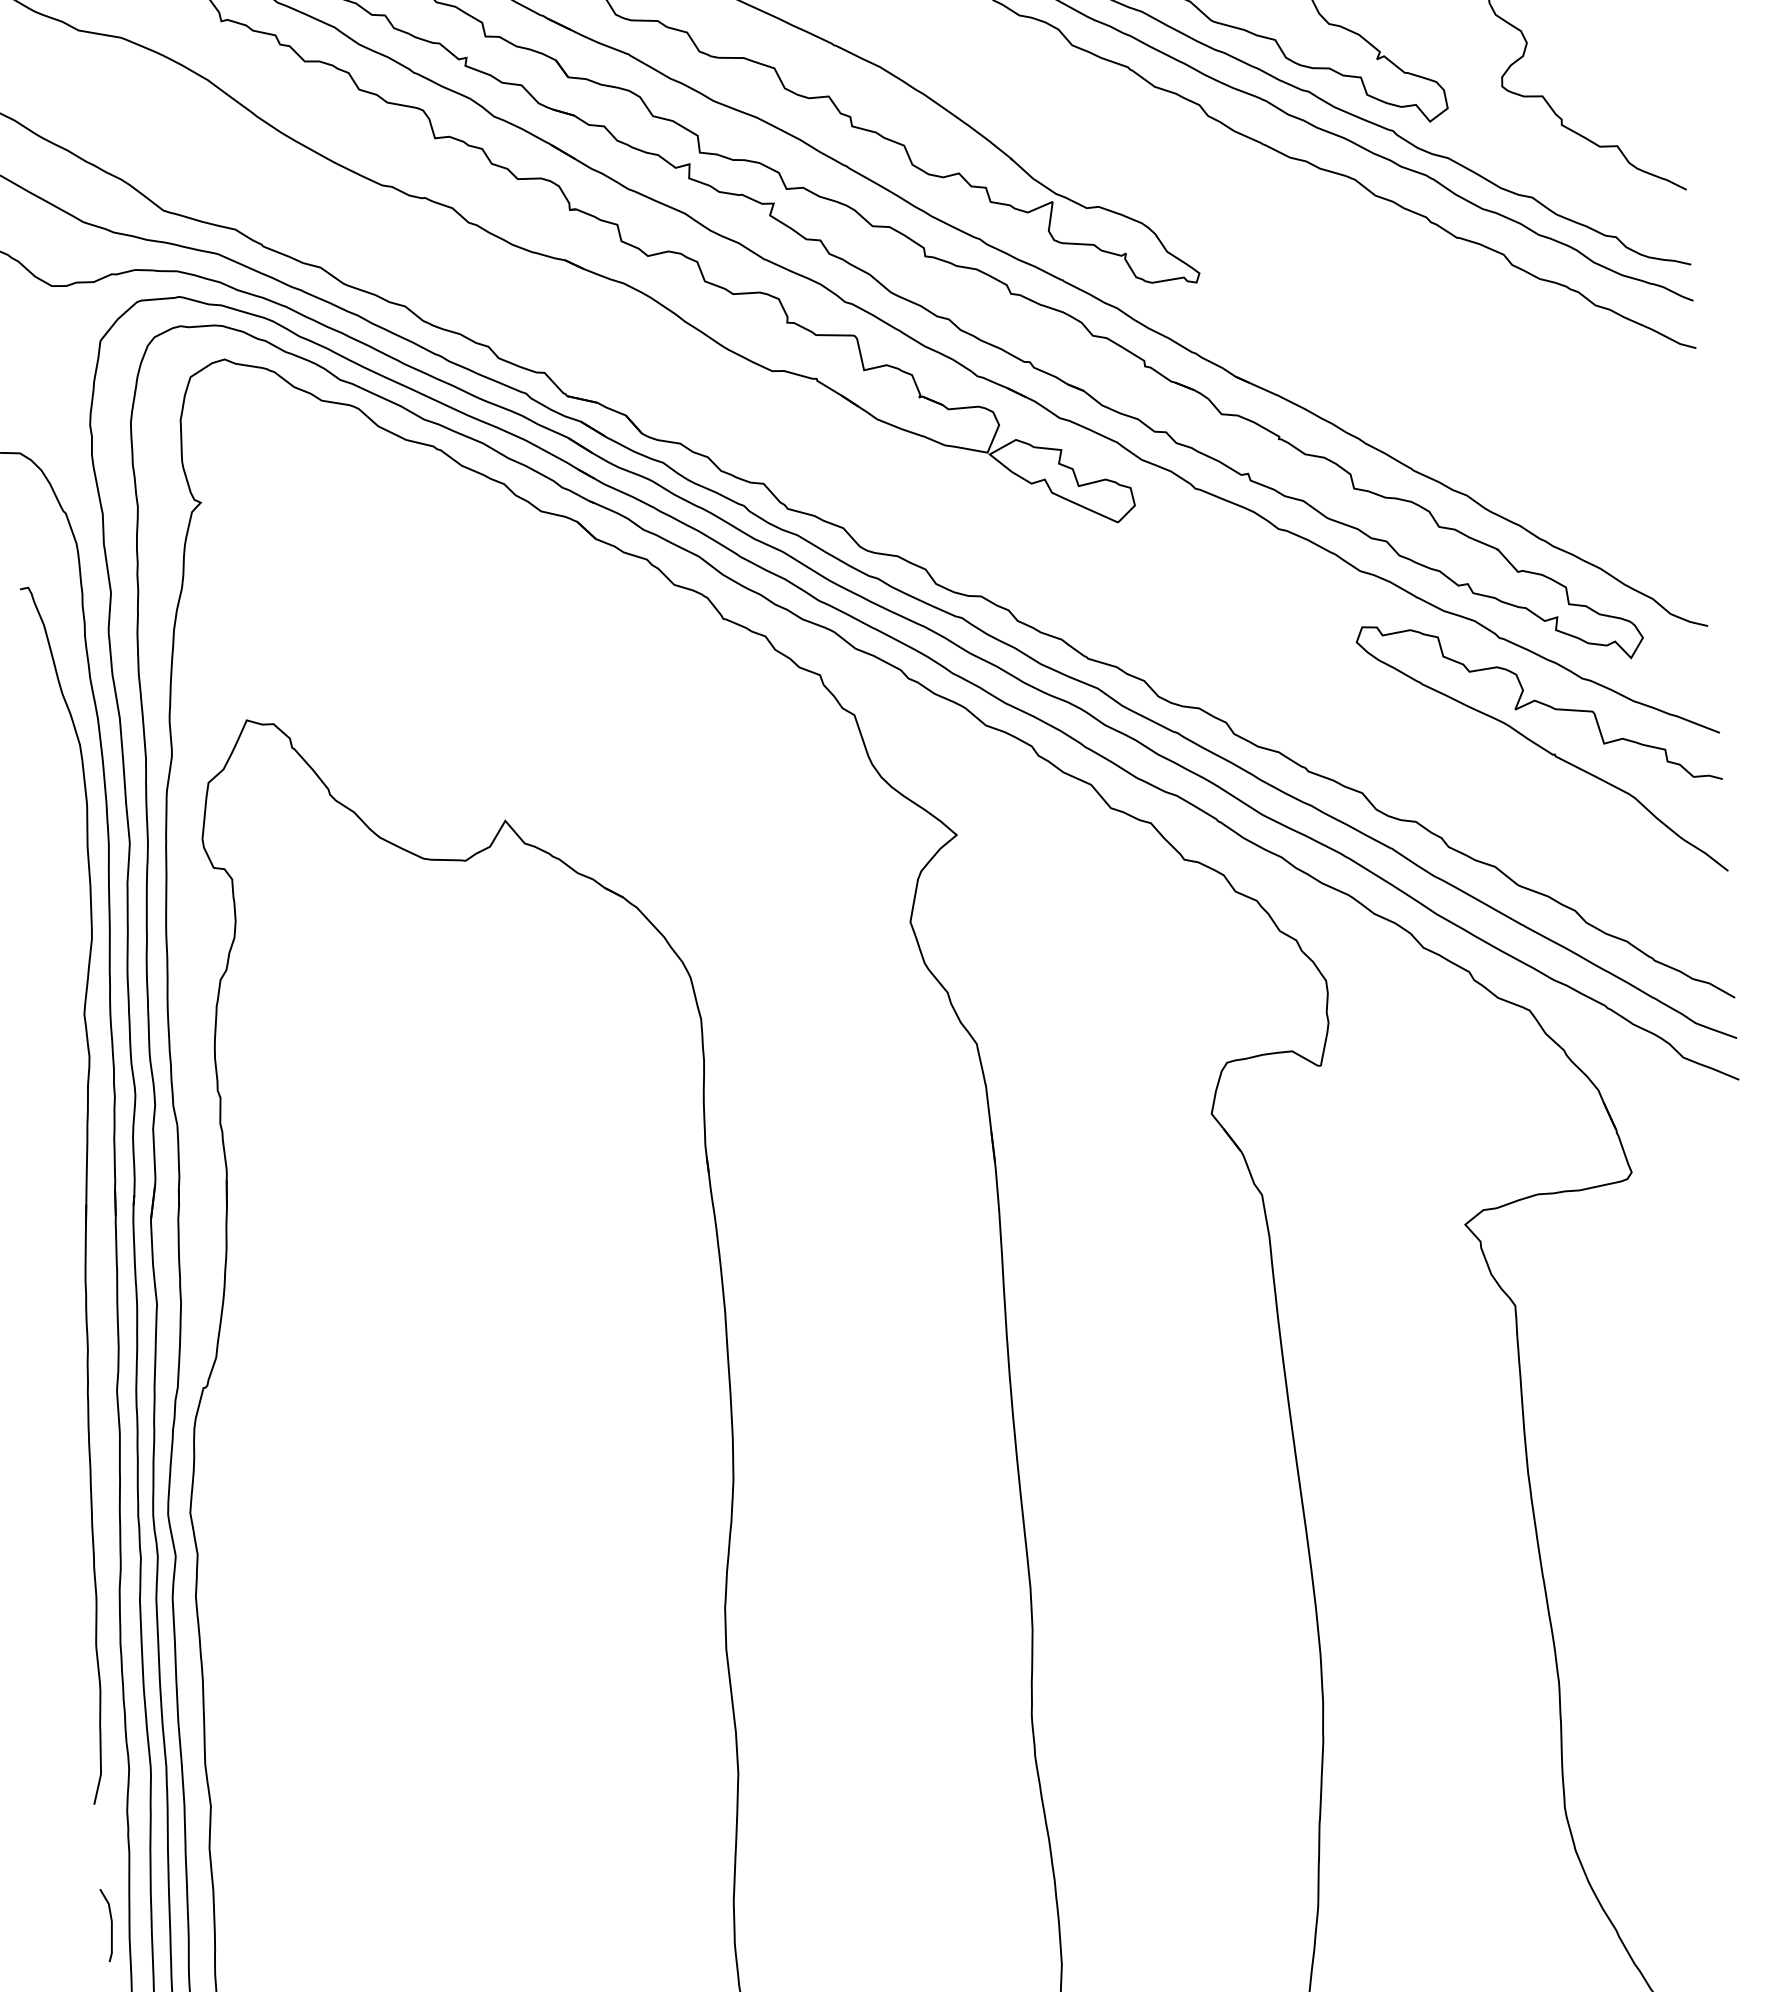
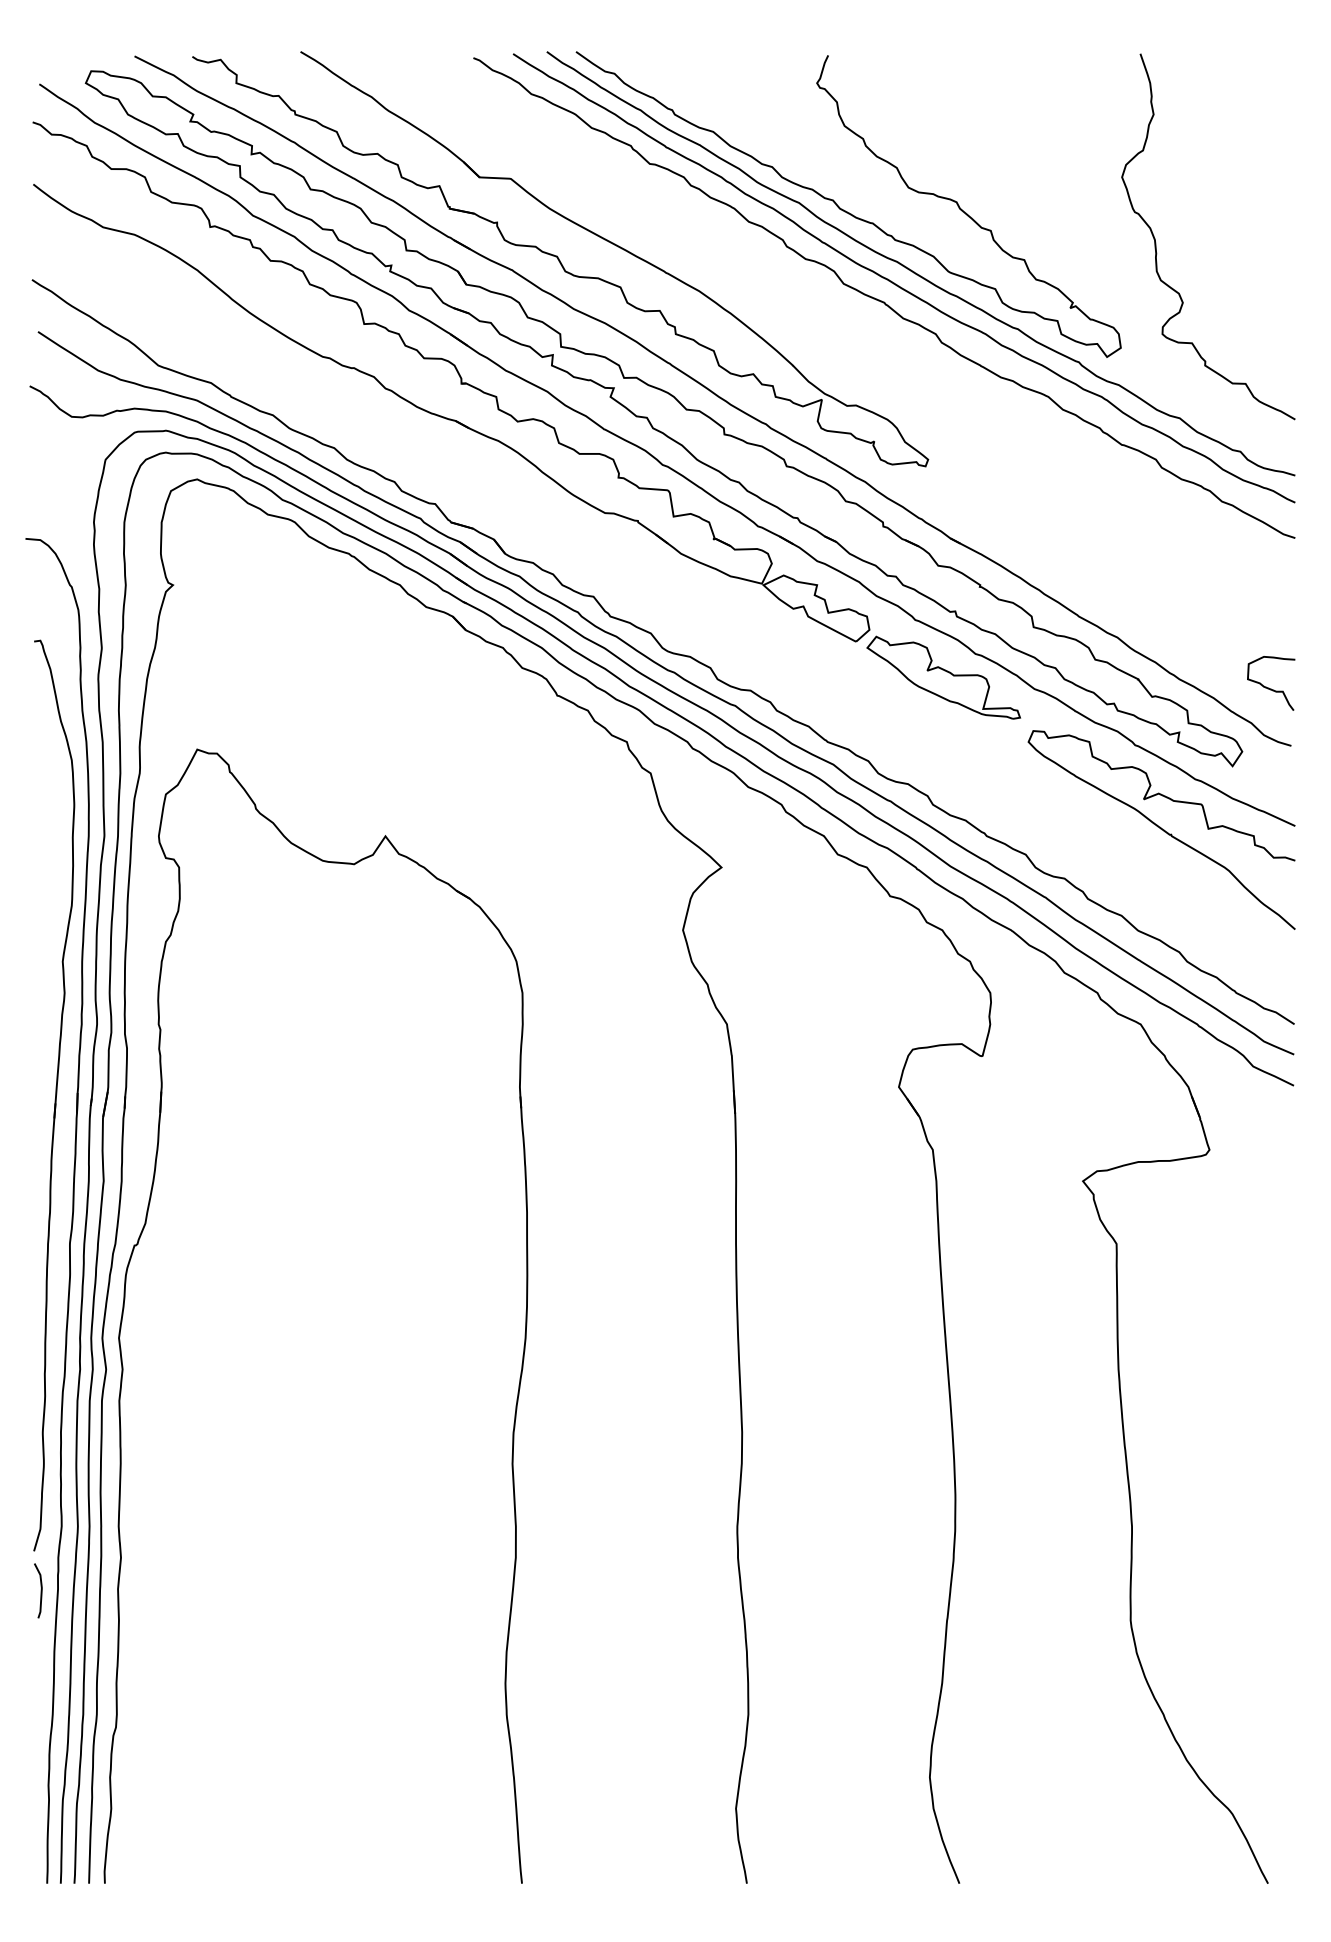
curve: (1672, 549) -> (1268, 687), added
part: (1237, 563) -> (943, 677), added
curve: (110, 1924) -> (40, 1590), moved

